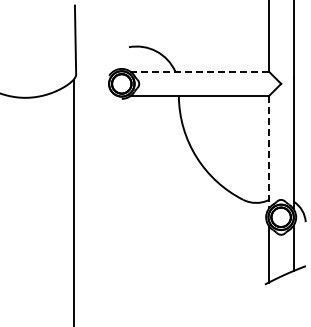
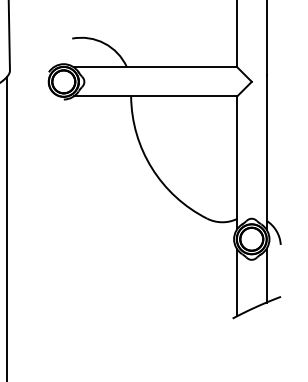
line: (198, 71) -> (154, 67), dashed -> solid
line: (268, 153) -> (236, 163), dashed -> solid

